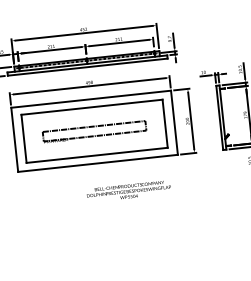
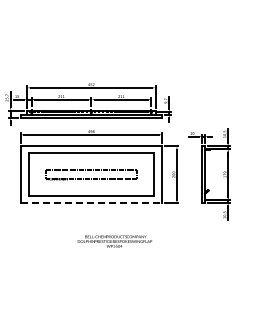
line: (98, 163) -> (91, 203), solid -> dashed
text: (128, 191) -> (114, 241), moved

